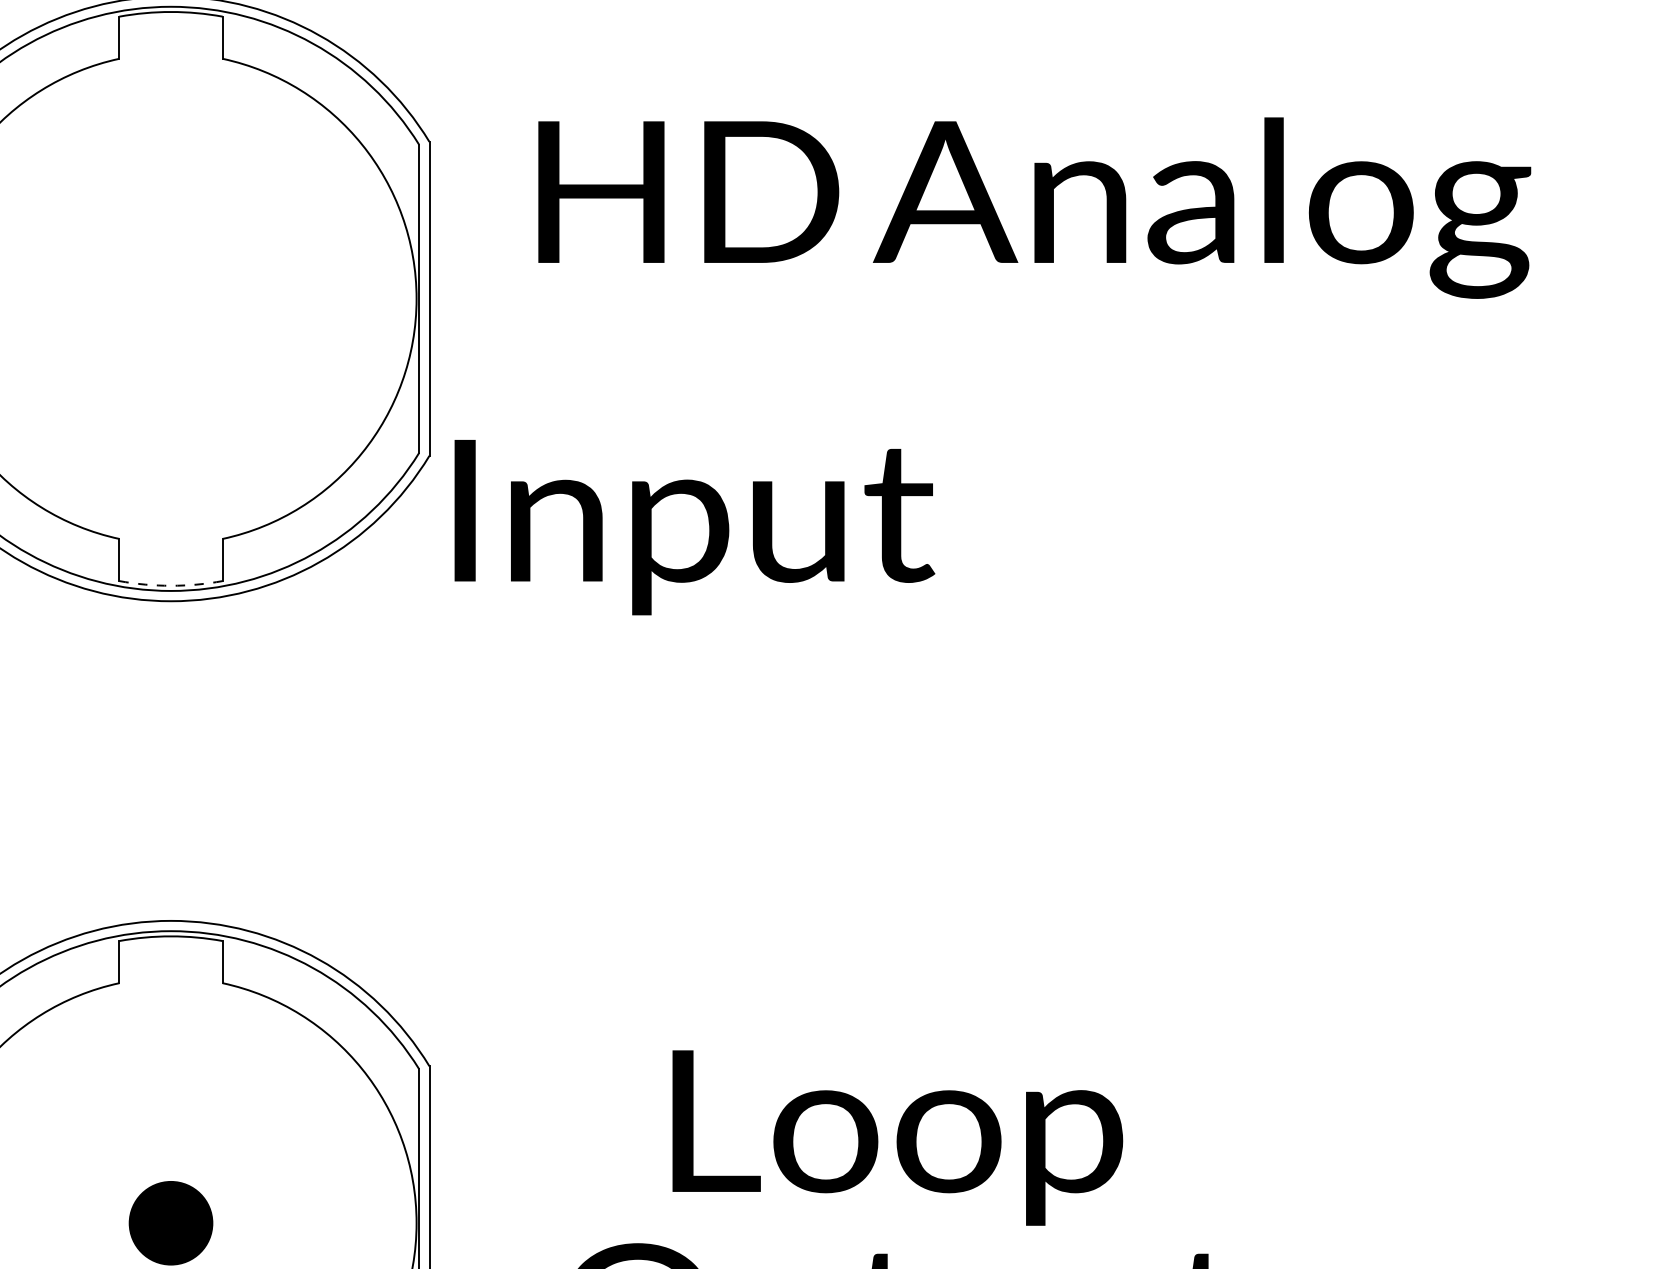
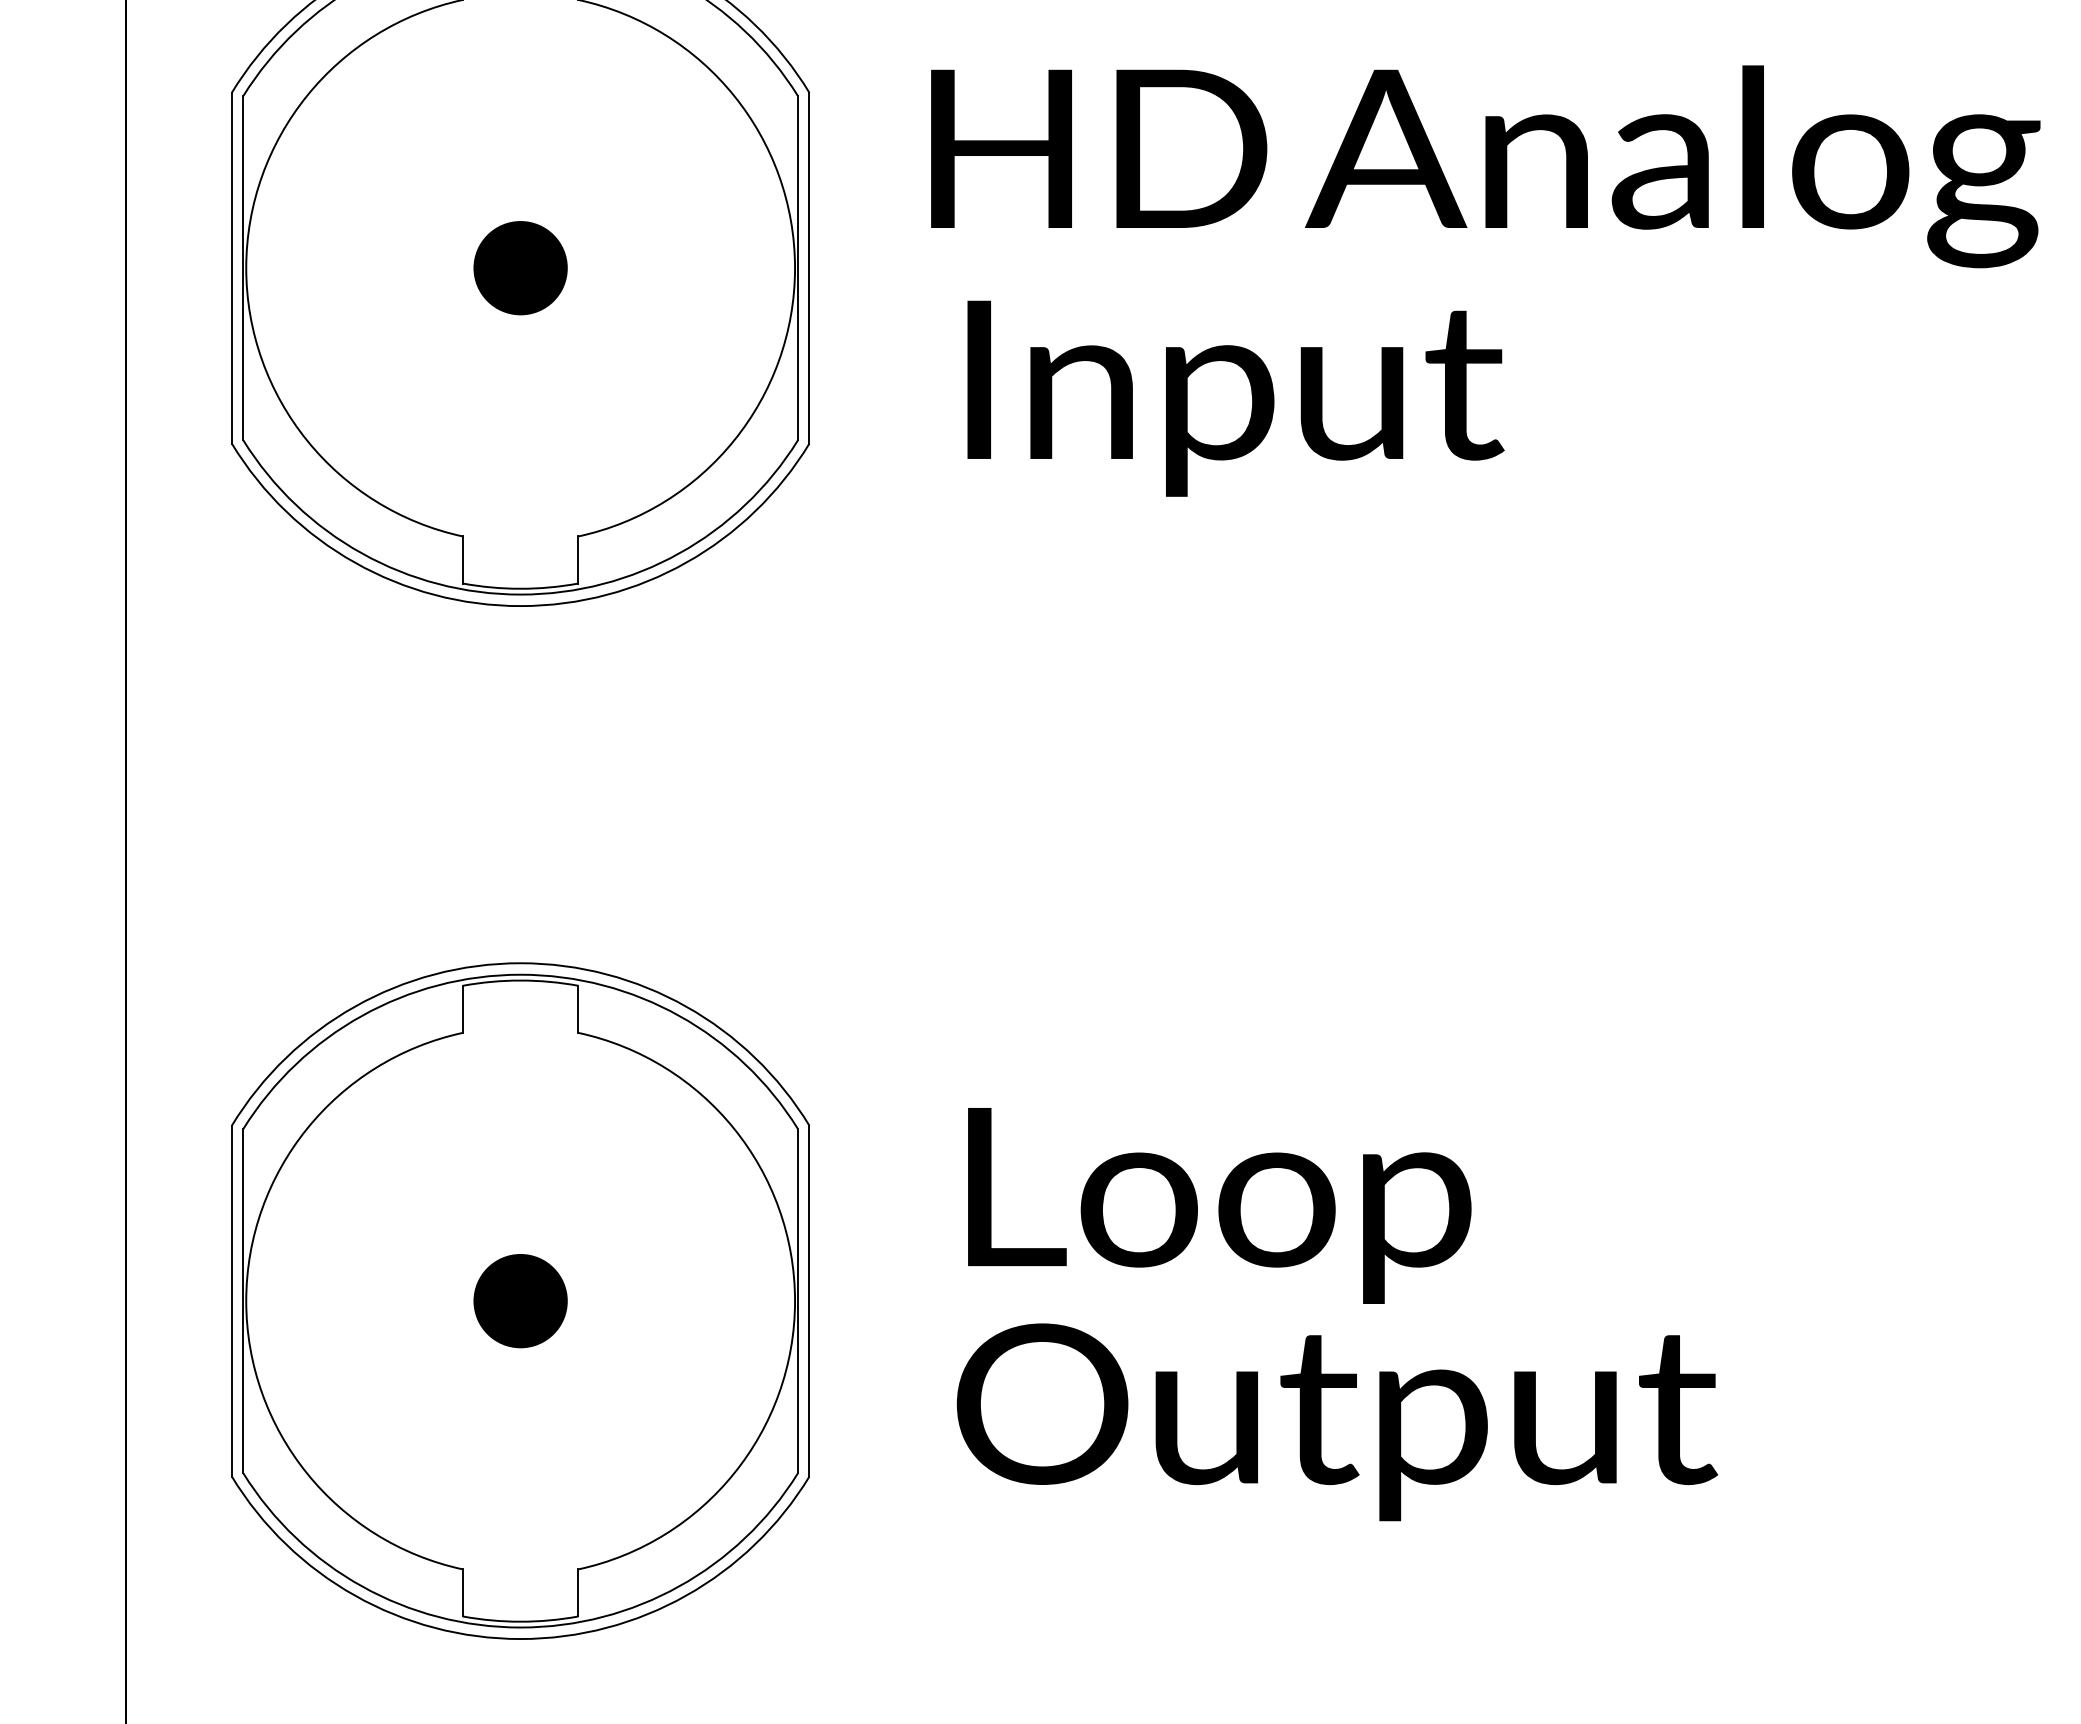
part: (170, 299) -> (520, 268), added
text: (694, 527) -> (1235, 398), moved
arc: (170, 585) -> (520, 588), dashed -> solid
text: (897, 1137) -> (1219, 1205), moved

